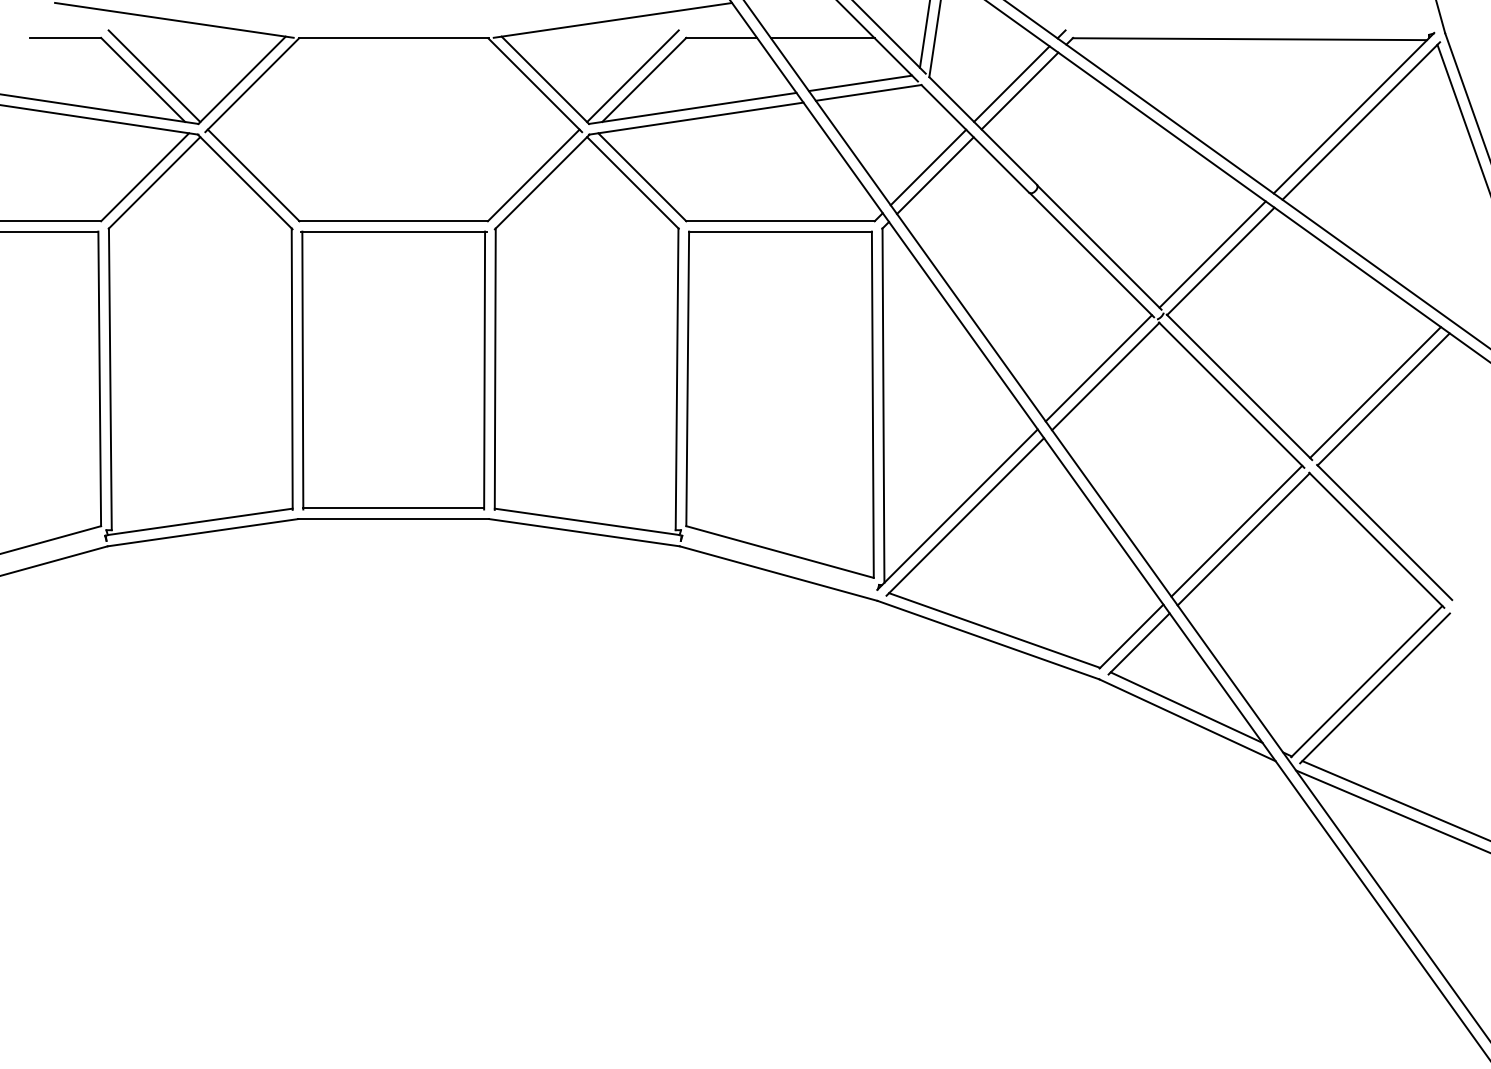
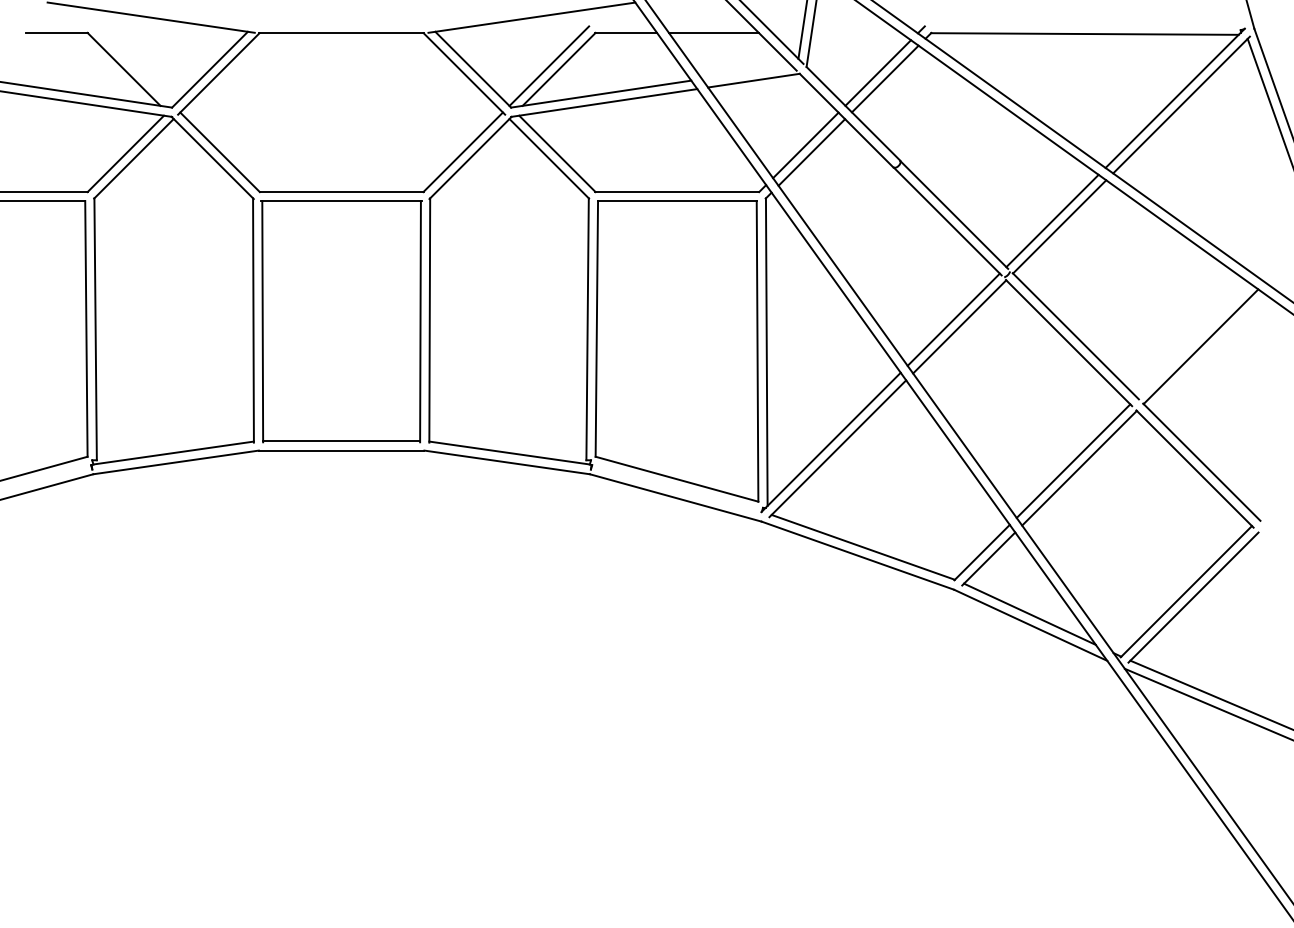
line: (154, 76) -> (133, 66), removed
line: (860, 83) -> (746, 72), removed
line: (1375, 392) -> (1193, 340), removed

